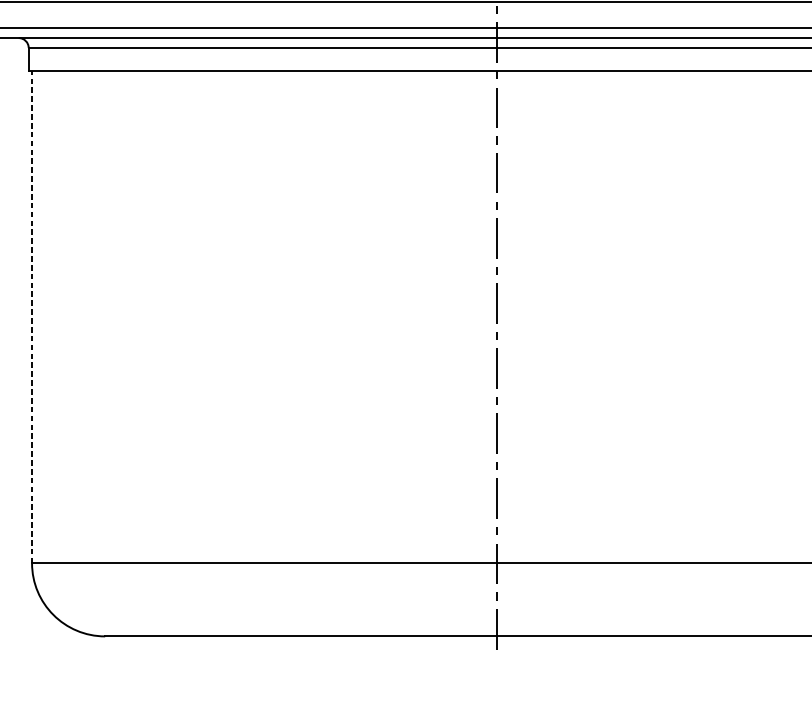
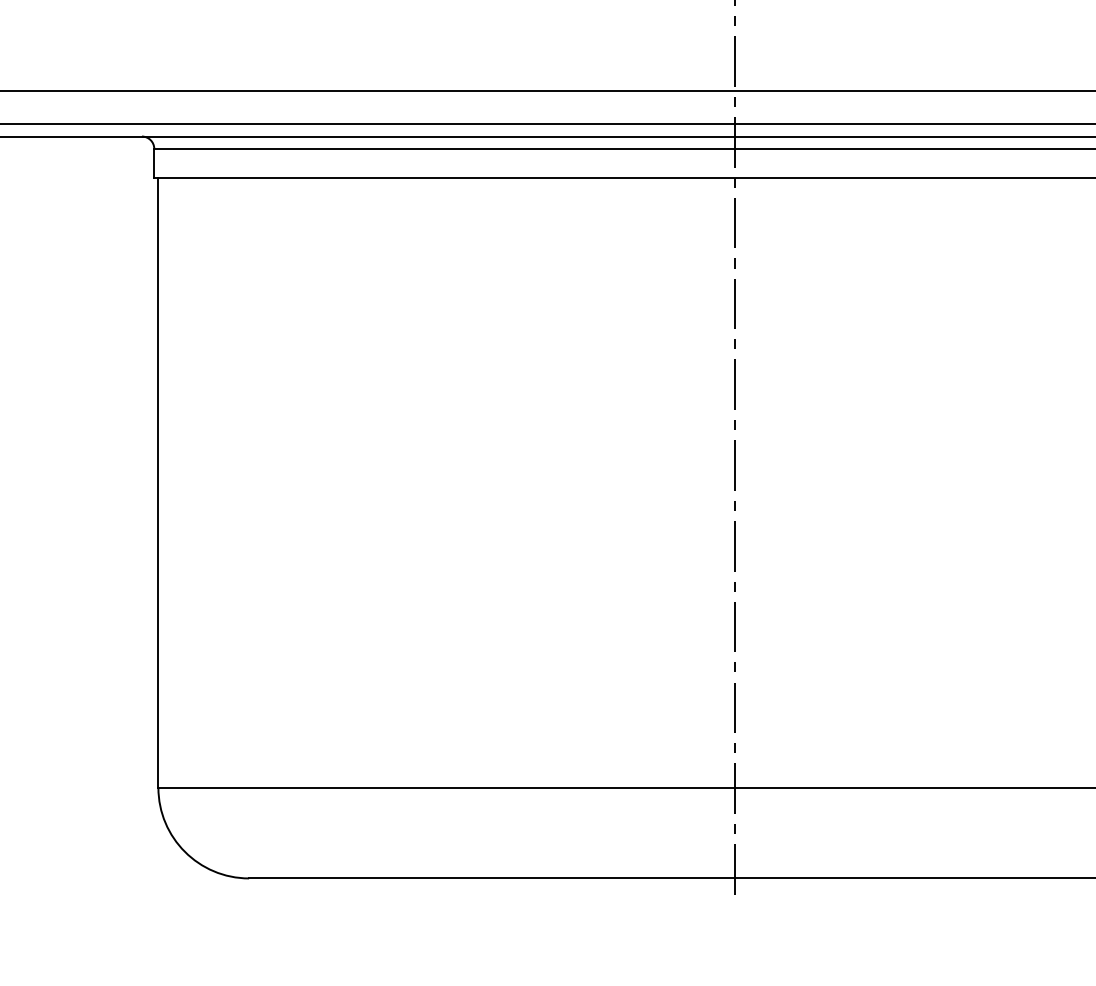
line: (32, 317) -> (158, 482), dashed -> solid

